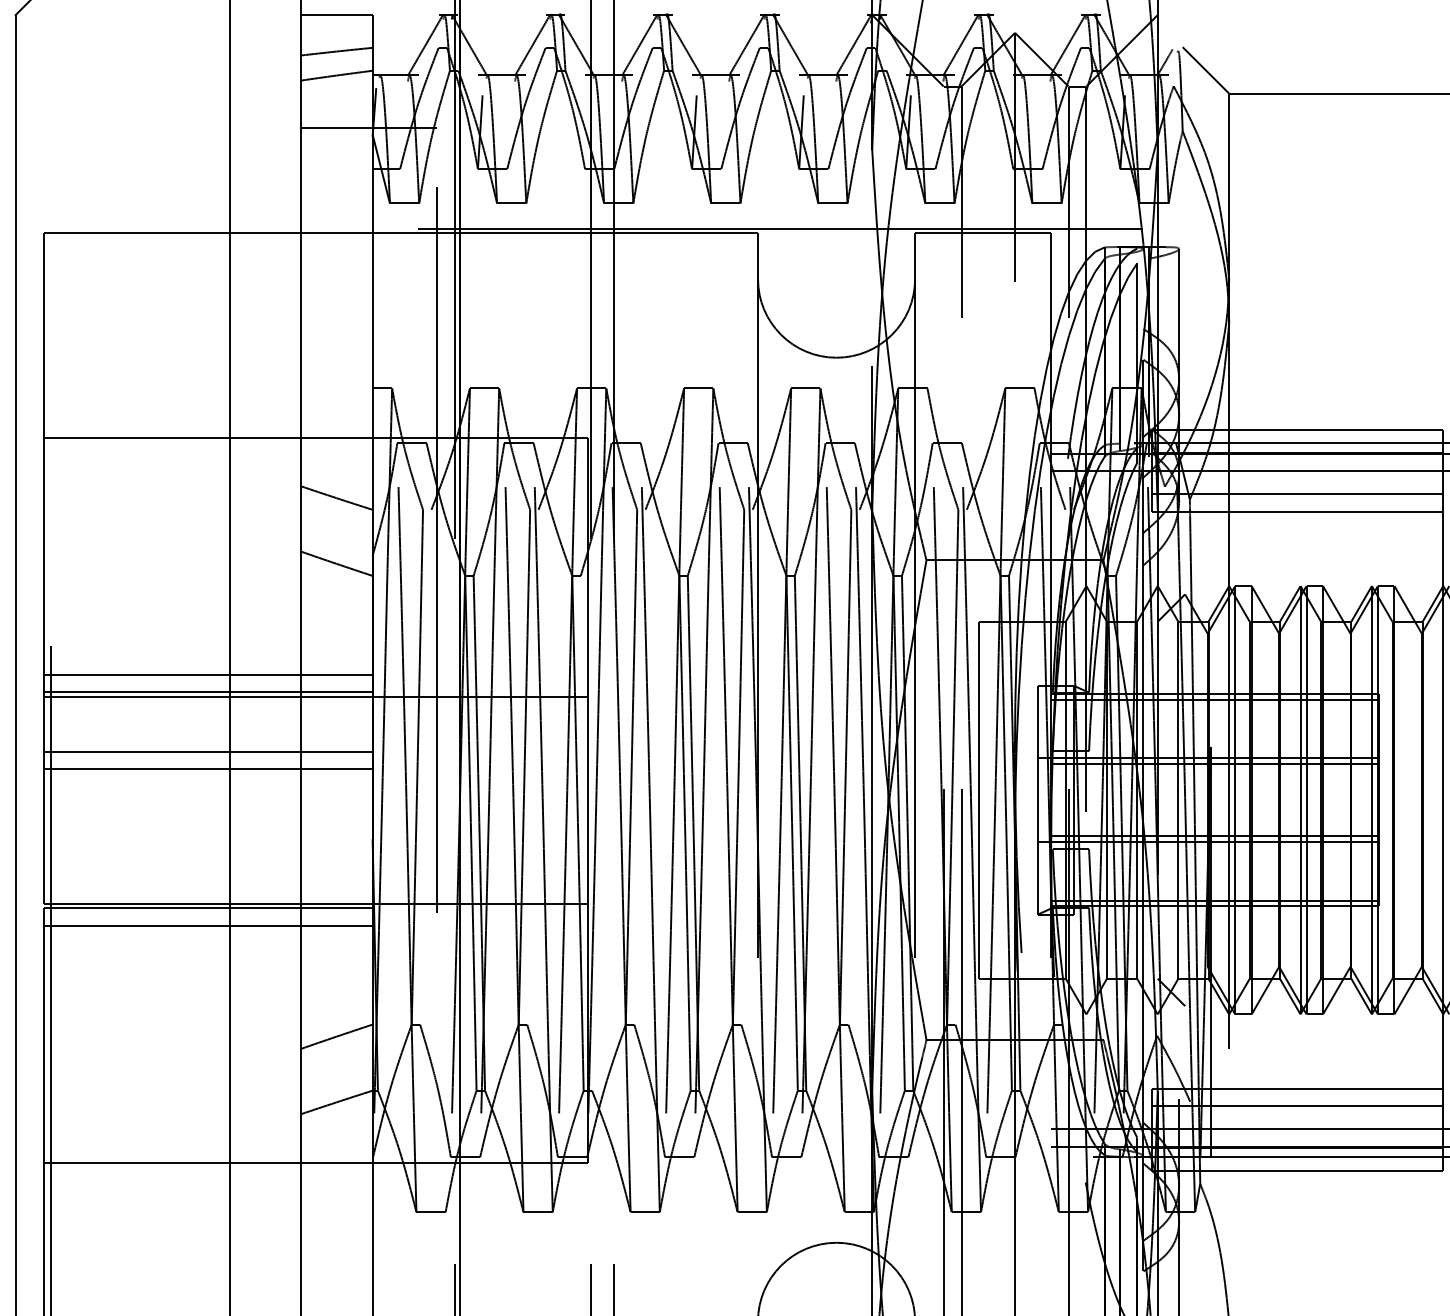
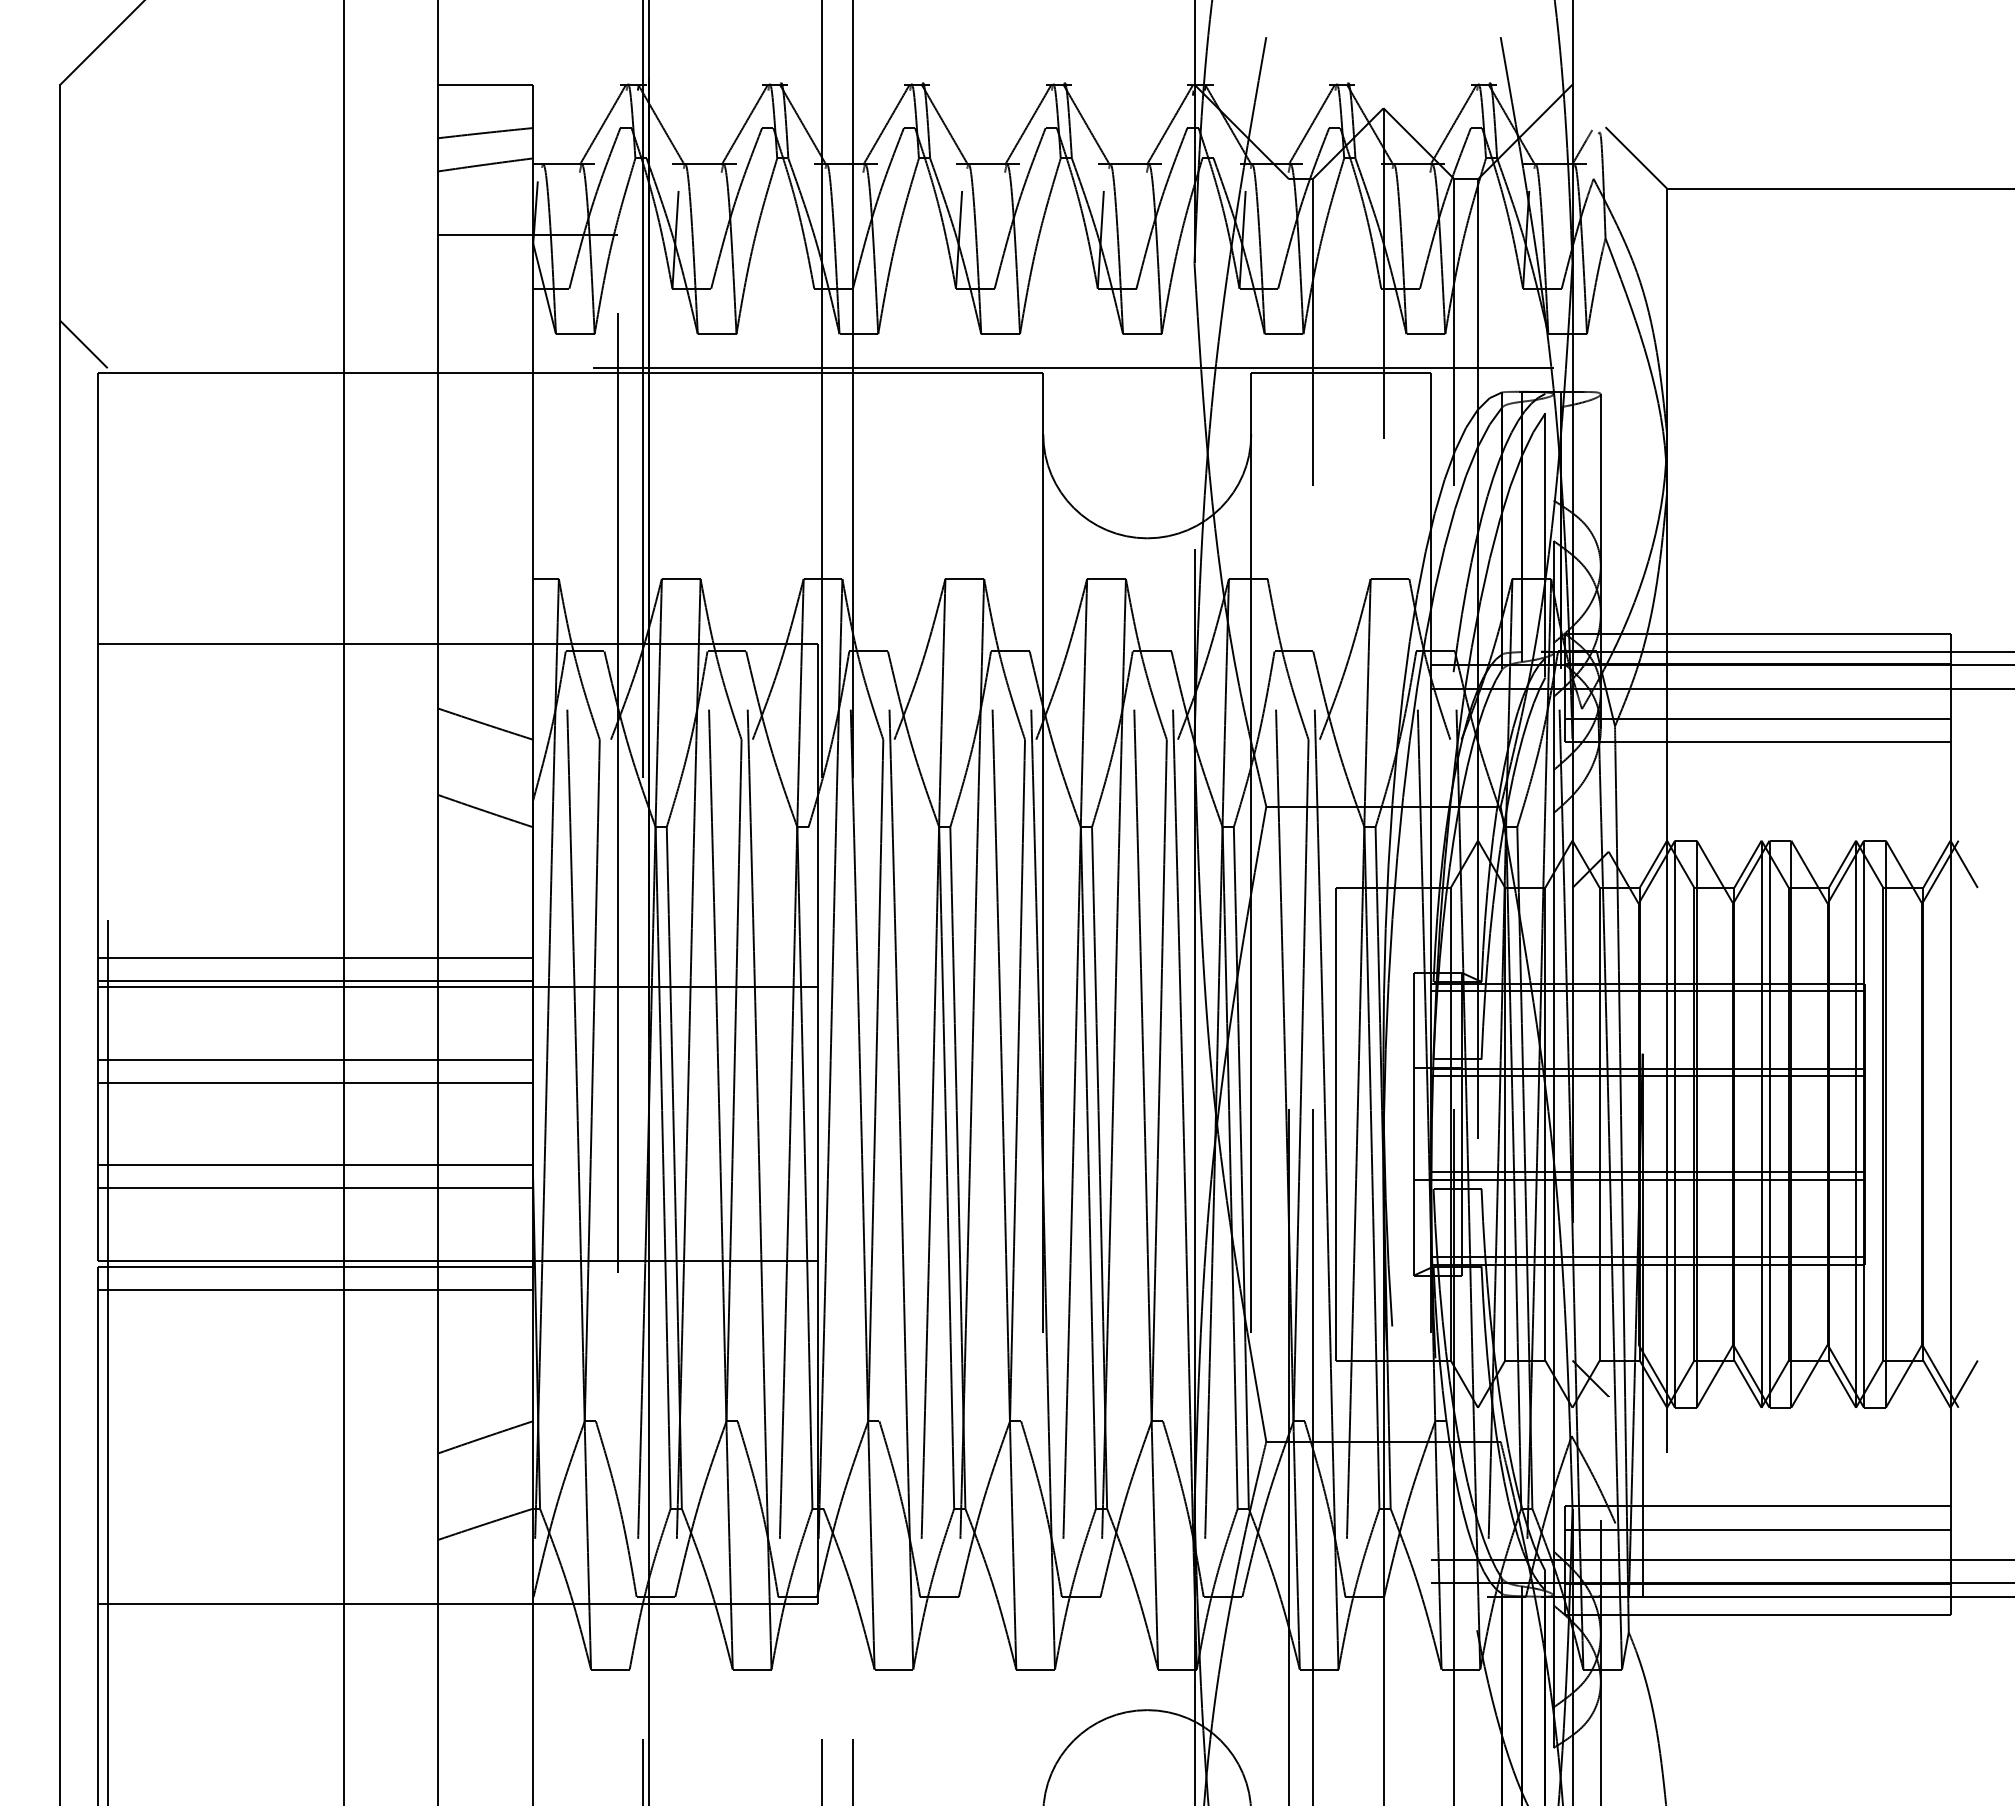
line: (33, 211) -> (83, 344), added
line: (208, 831) -> (315, 1165), added
line: (208, 848) -> (315, 1188), added

